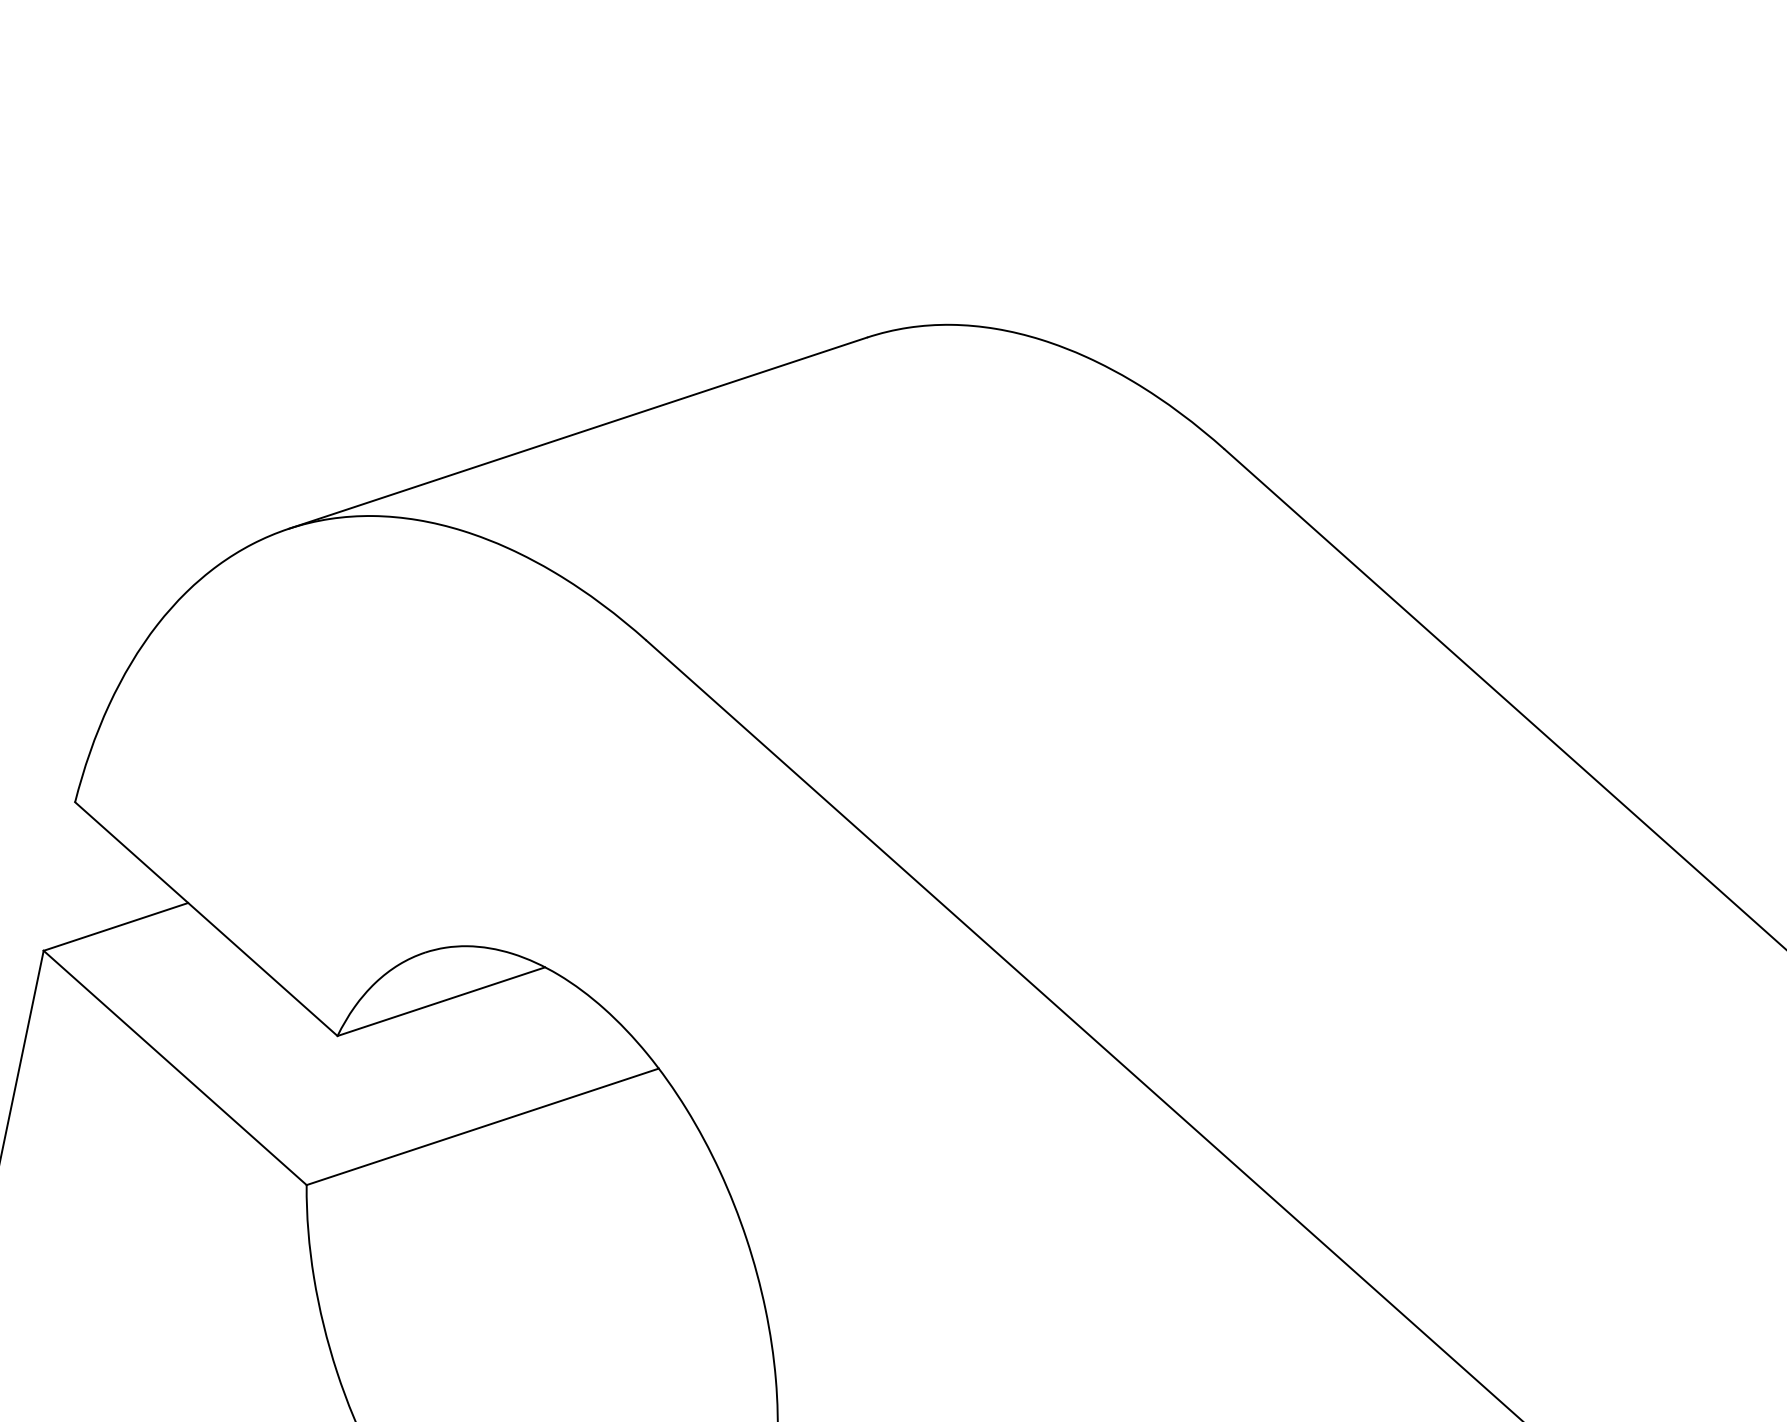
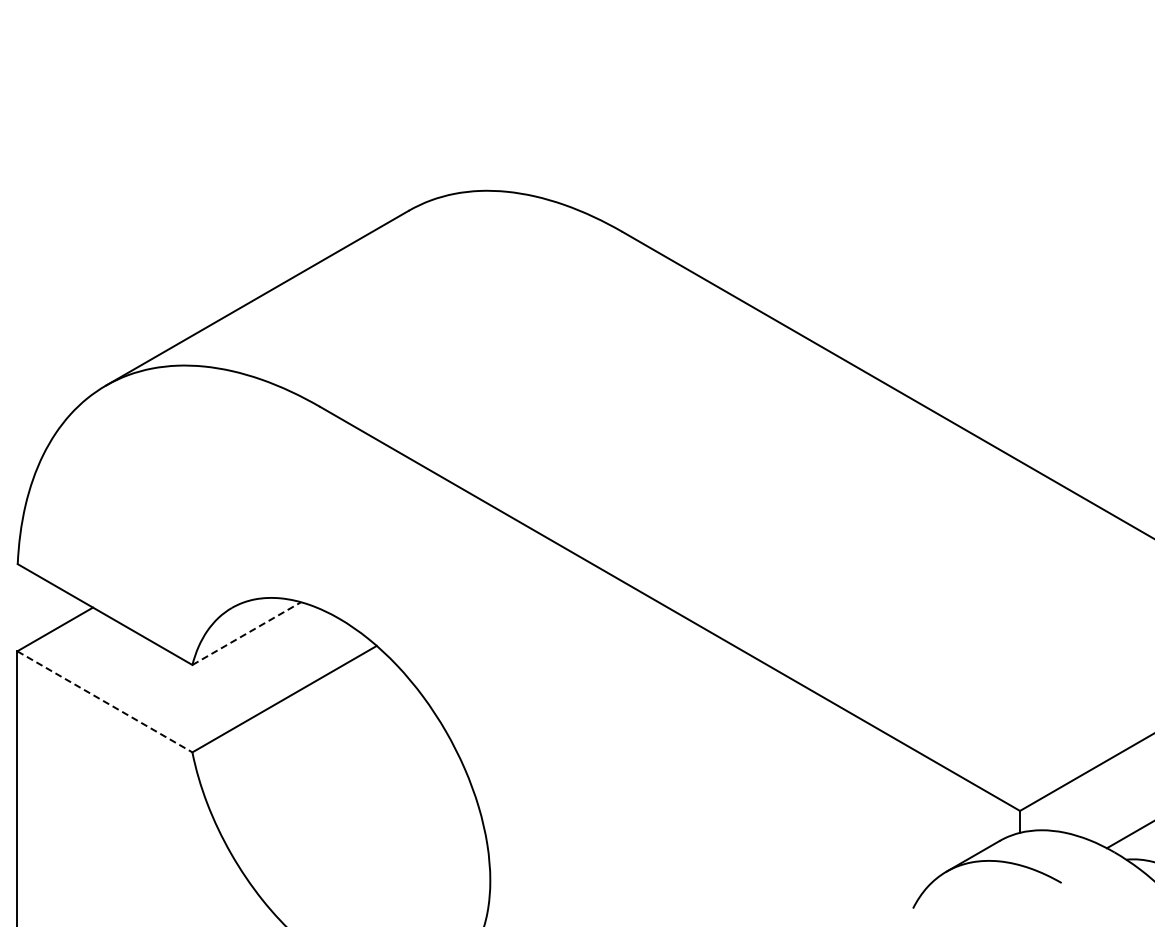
line: (440, 1001) -> (246, 633), solid -> dashed
line: (175, 1069) -> (105, 702), solid -> dashed

